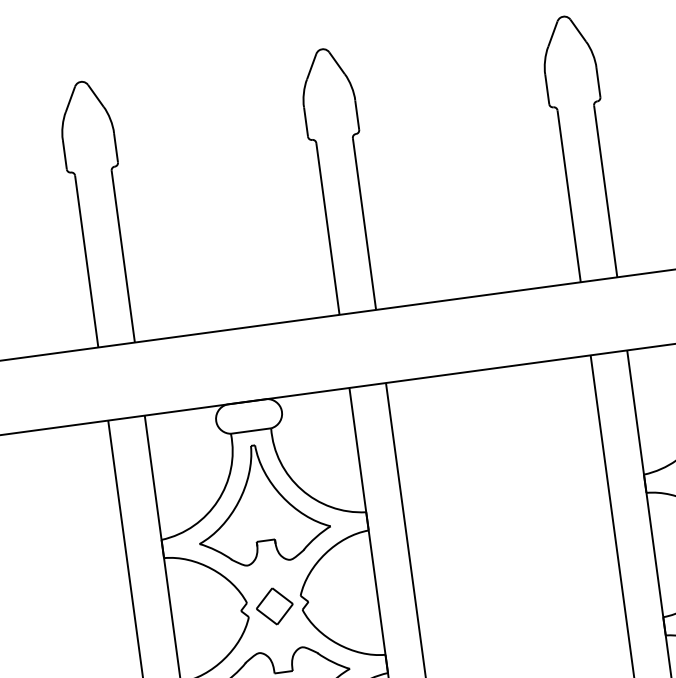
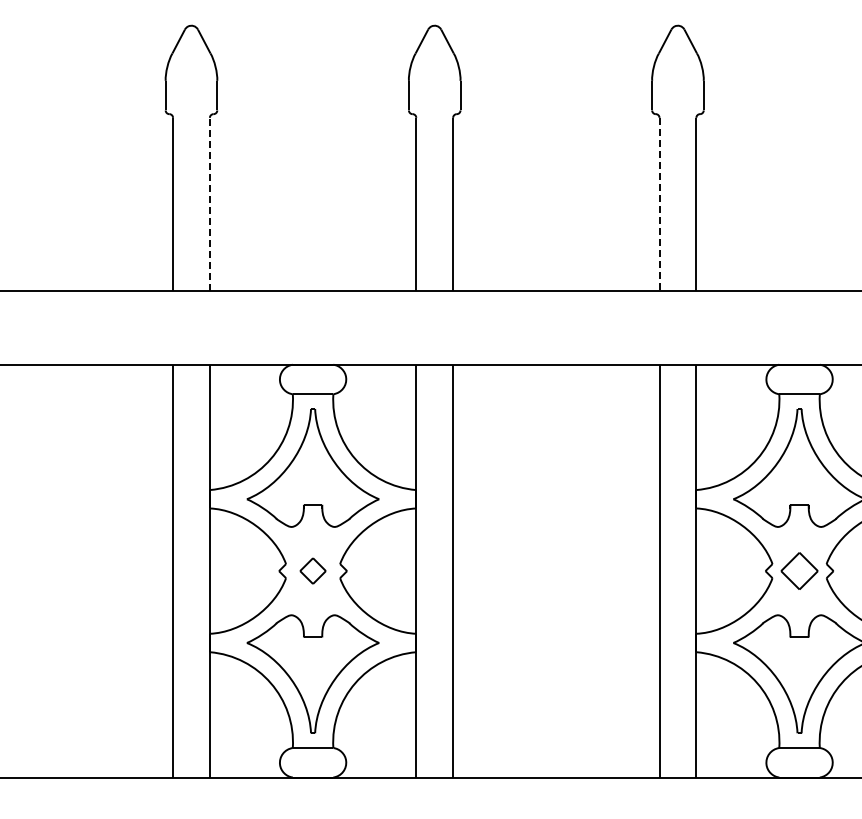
line: (569, 196) -> (659, 204), solid -> dashed
line: (122, 256) -> (209, 204), solid -> dashed
part: (274, 605) -> (312, 570), size x0.7

